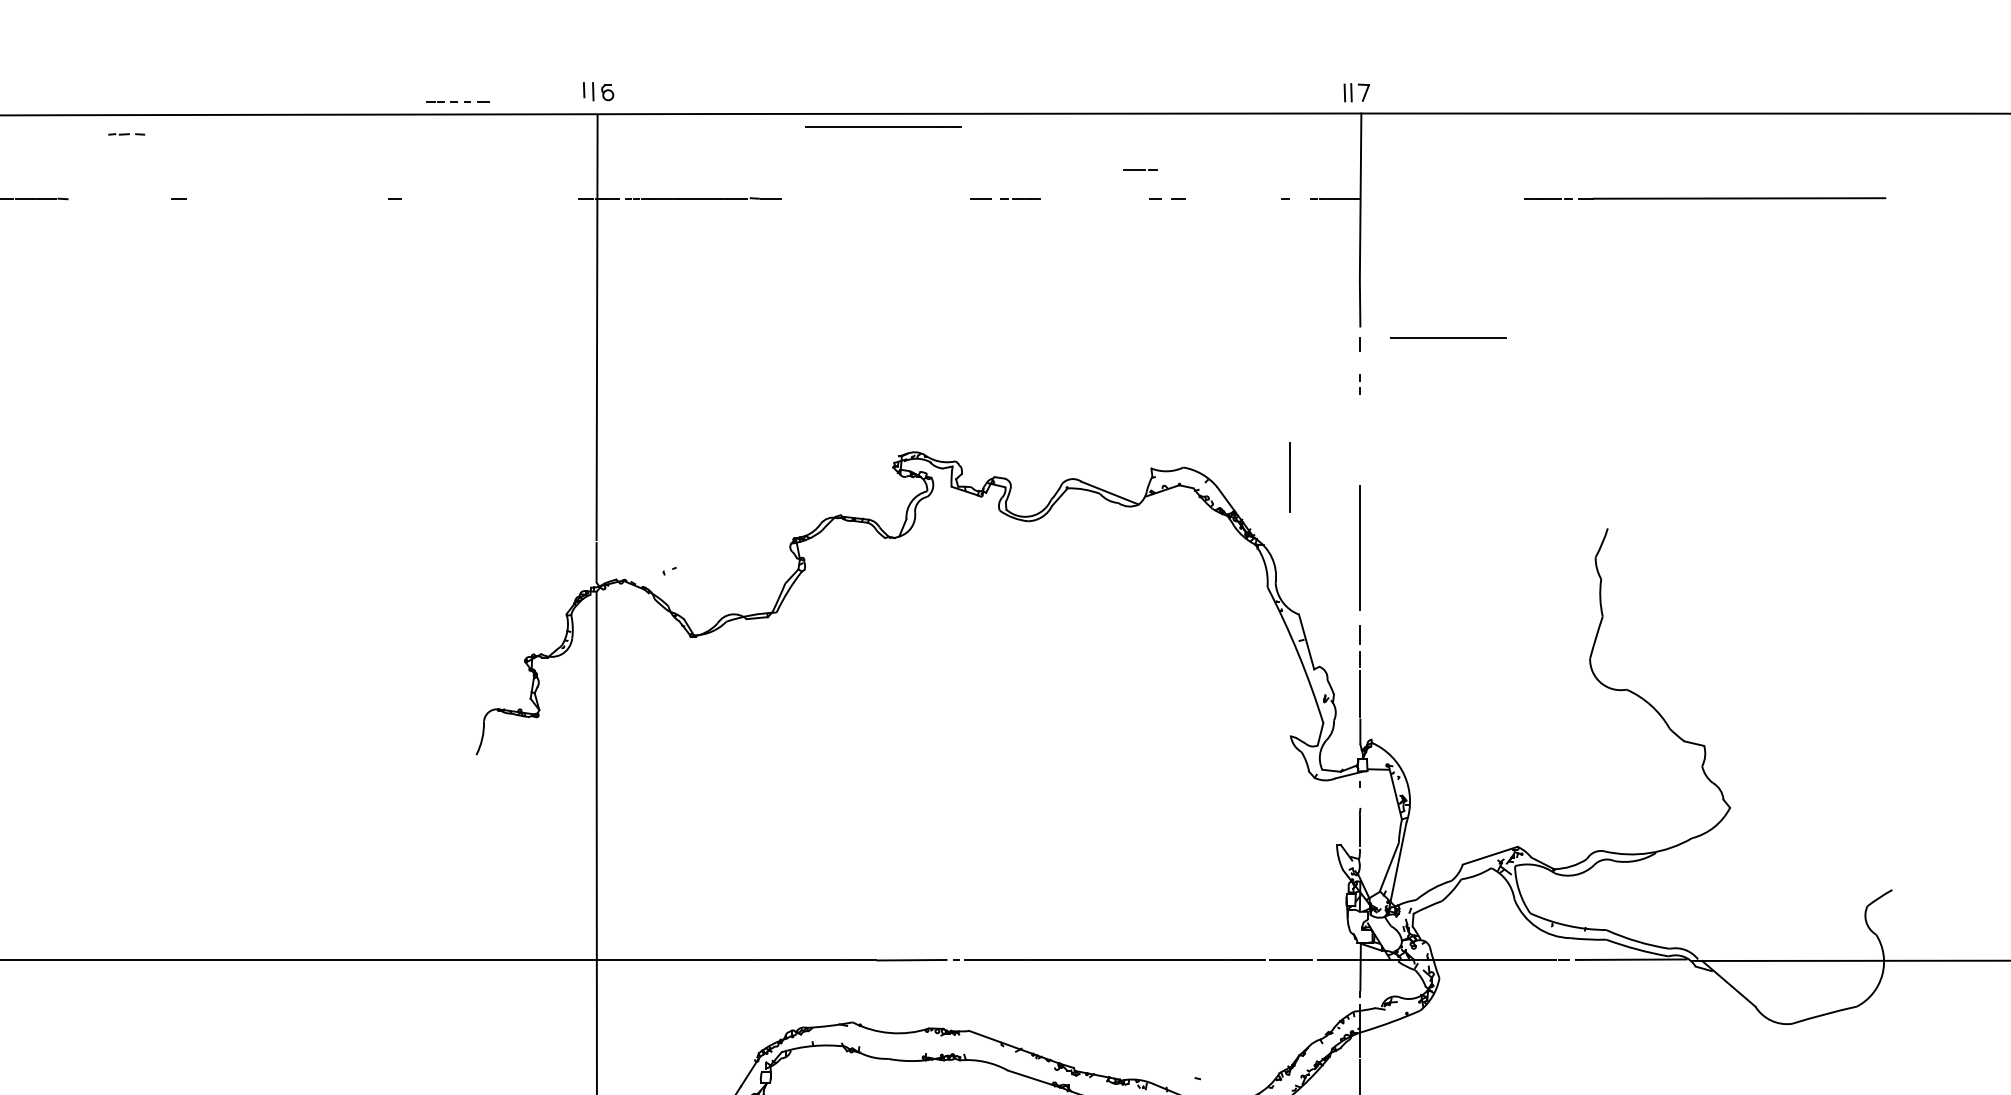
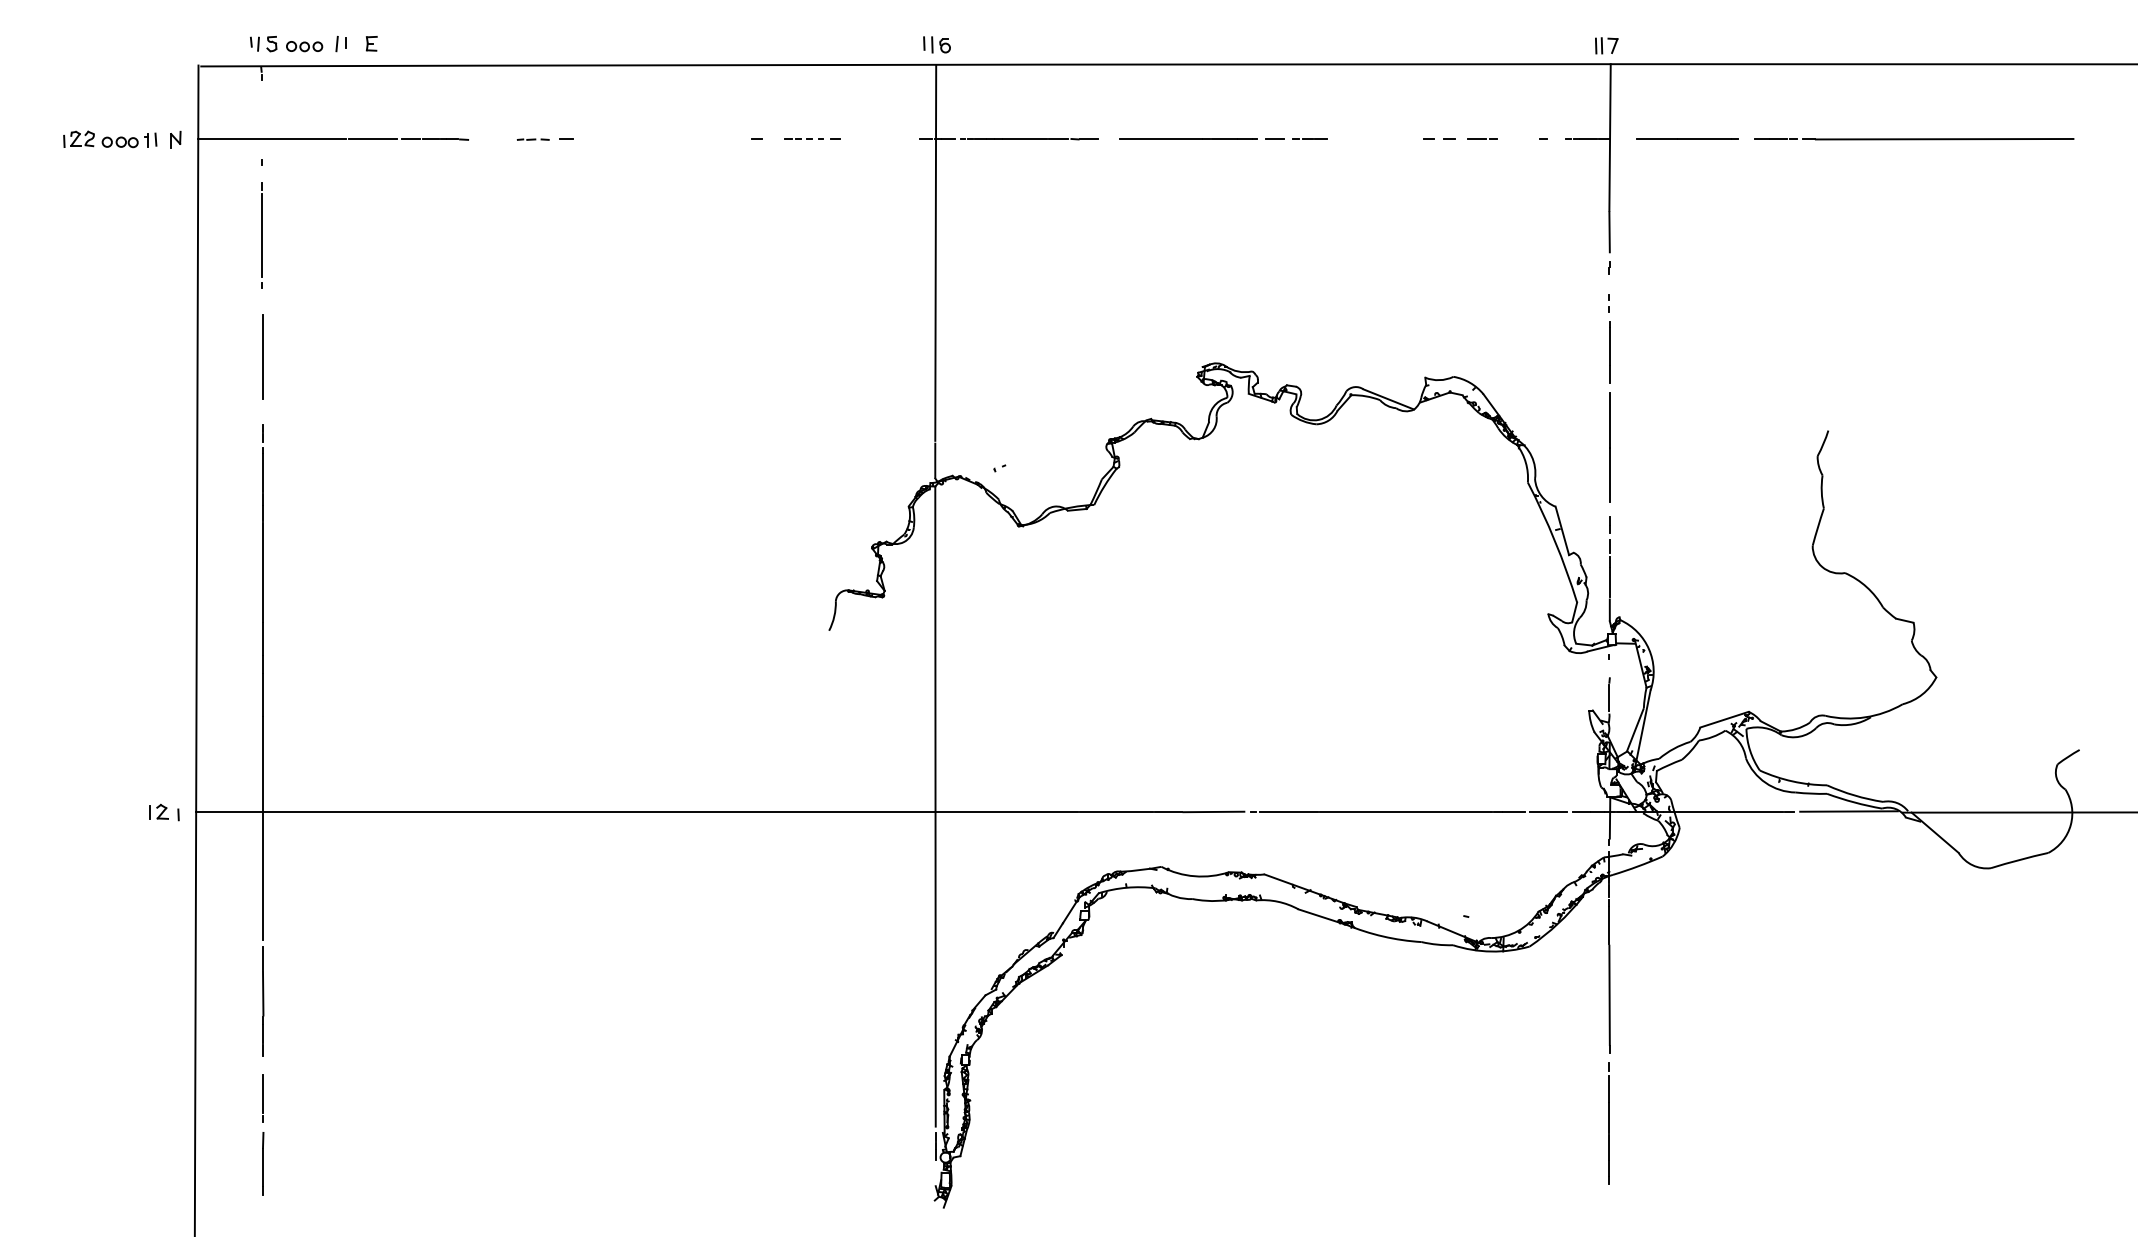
line: (457, 101) -> (812, 138), moved
line: (883, 126) -> (1188, 138), moved
line: (125, 134) -> (532, 139), moved
line: (1140, 169) -> (1482, 138), moved
line: (1448, 336) -> (1687, 138), moved
line: (1289, 477) -> (1609, 352), moved

